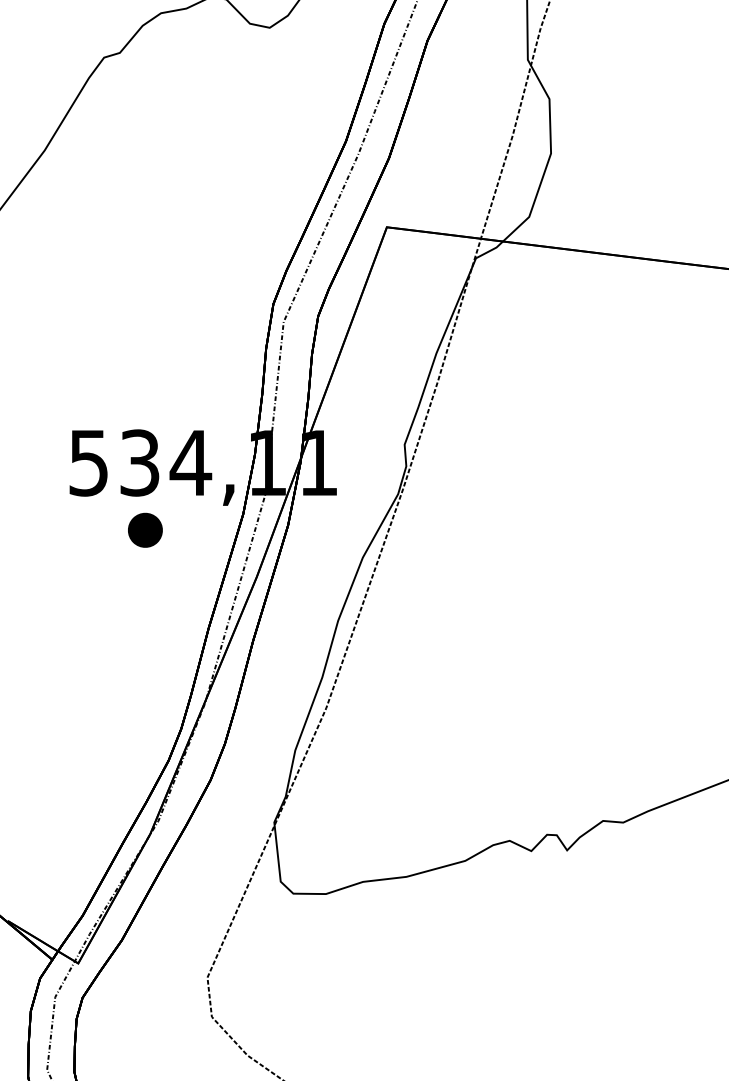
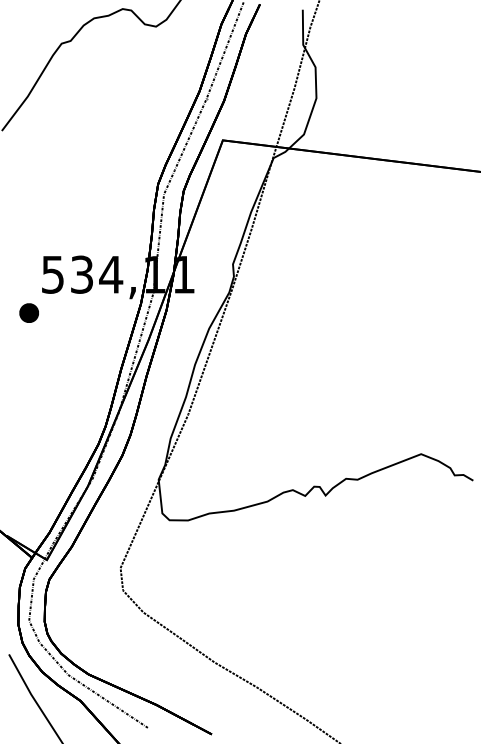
part: (144, 529) -> (28, 312), moved

